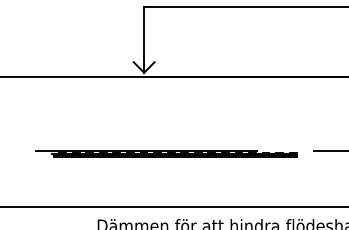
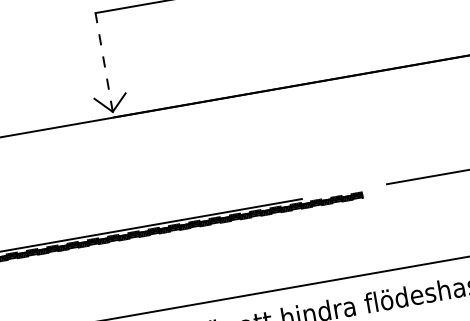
line: (144, 39) -> (104, 61), solid -> dashed

